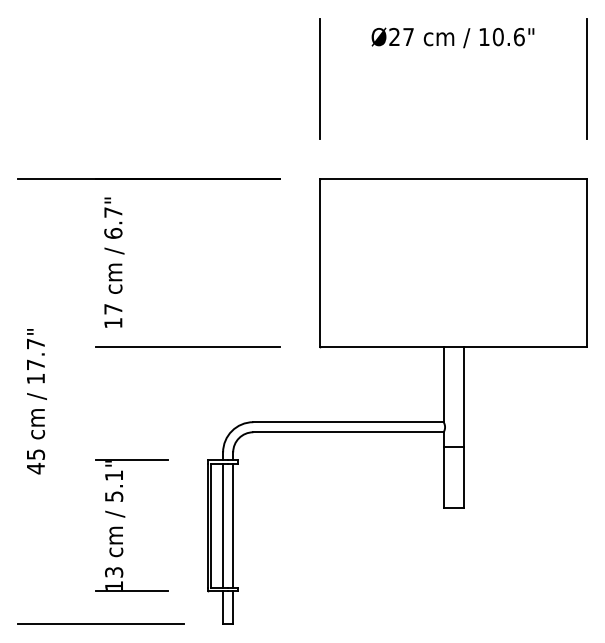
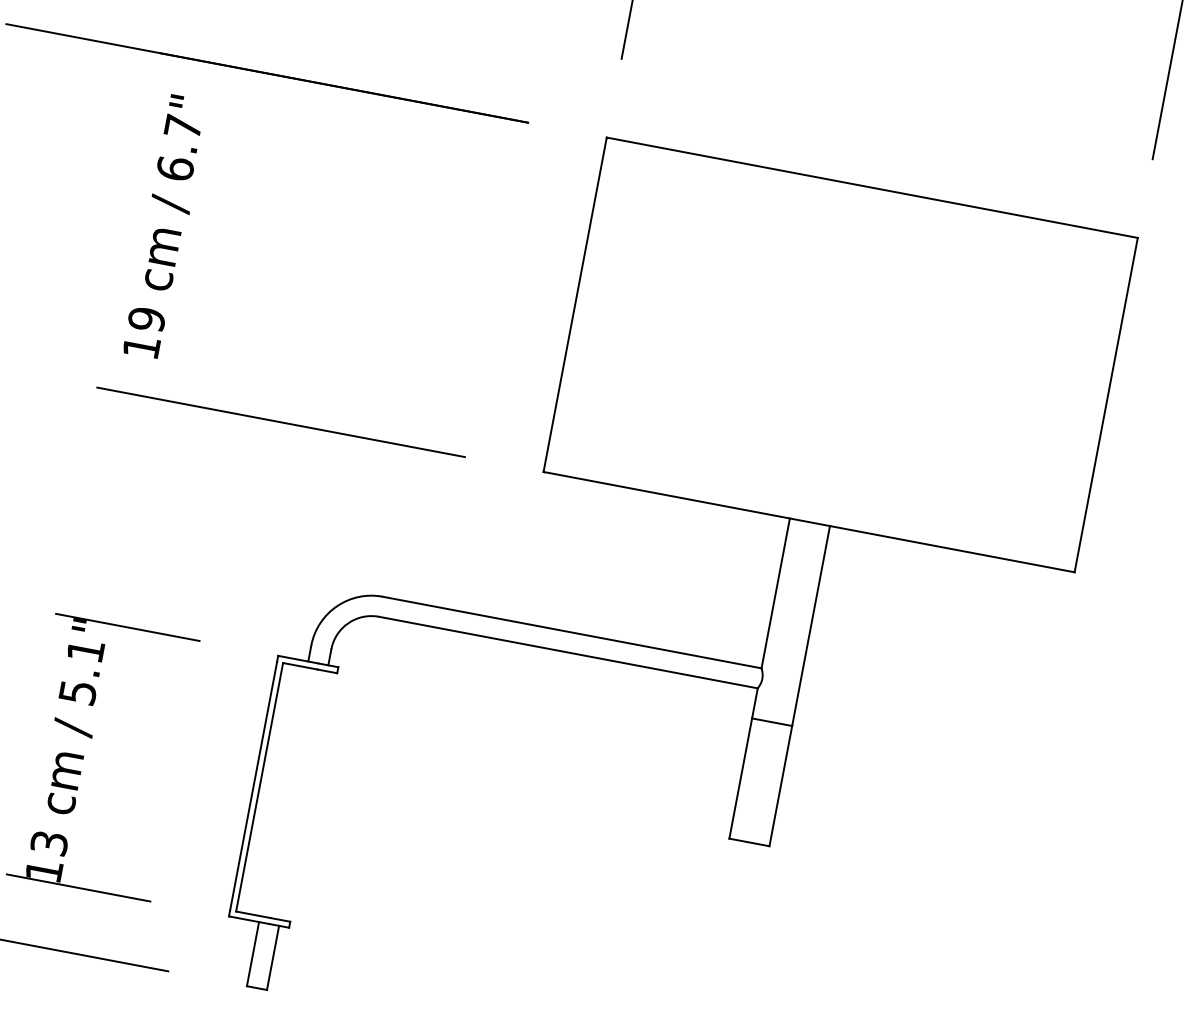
text: (113, 308) -> (147, 318), 17 -> 19
line: (223, 525) -> (284, 791), removed
line: (233, 525) -> (304, 794), removed

